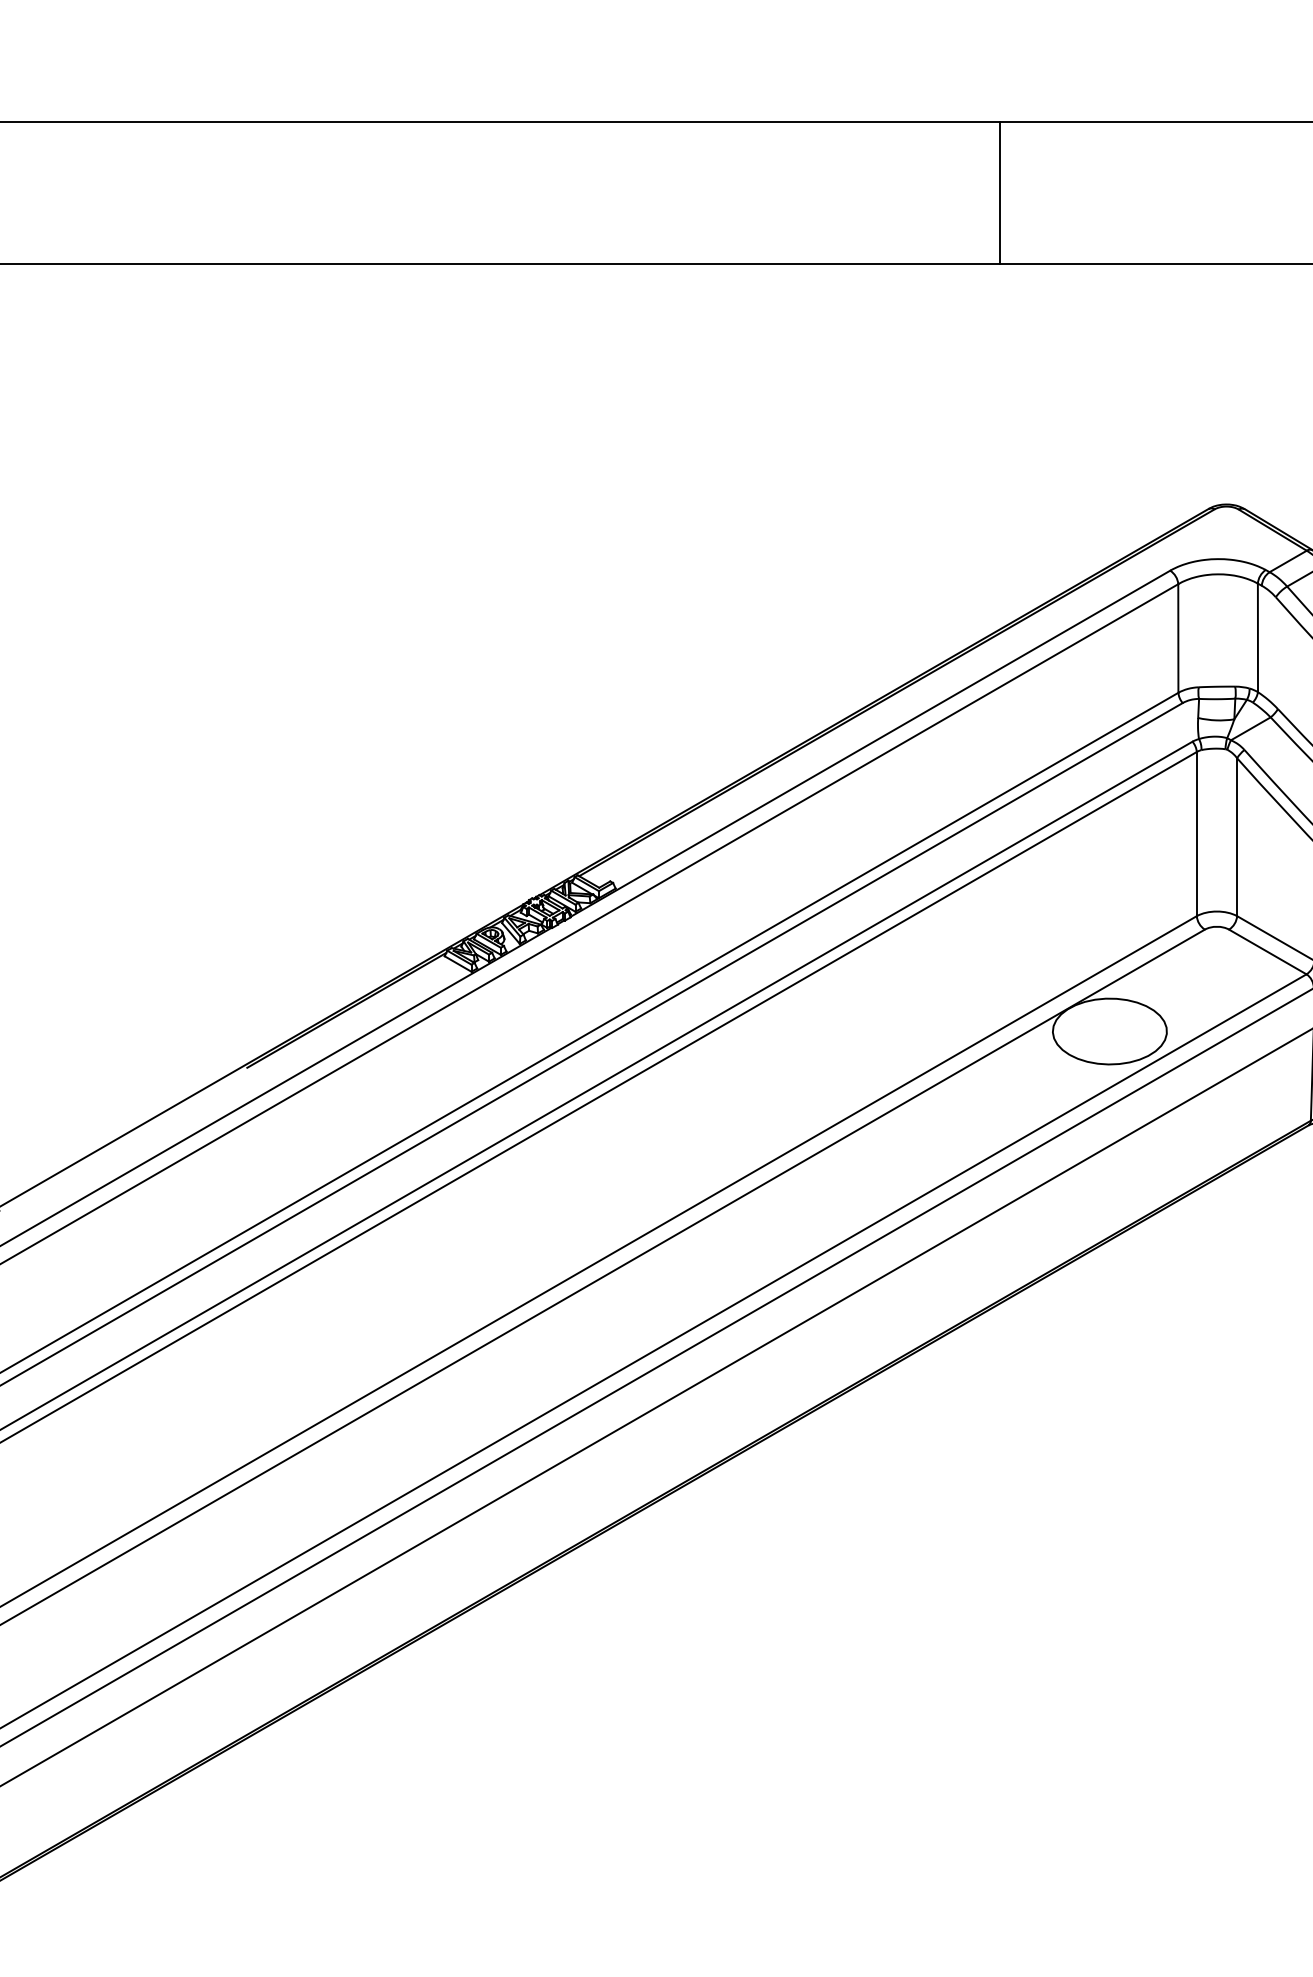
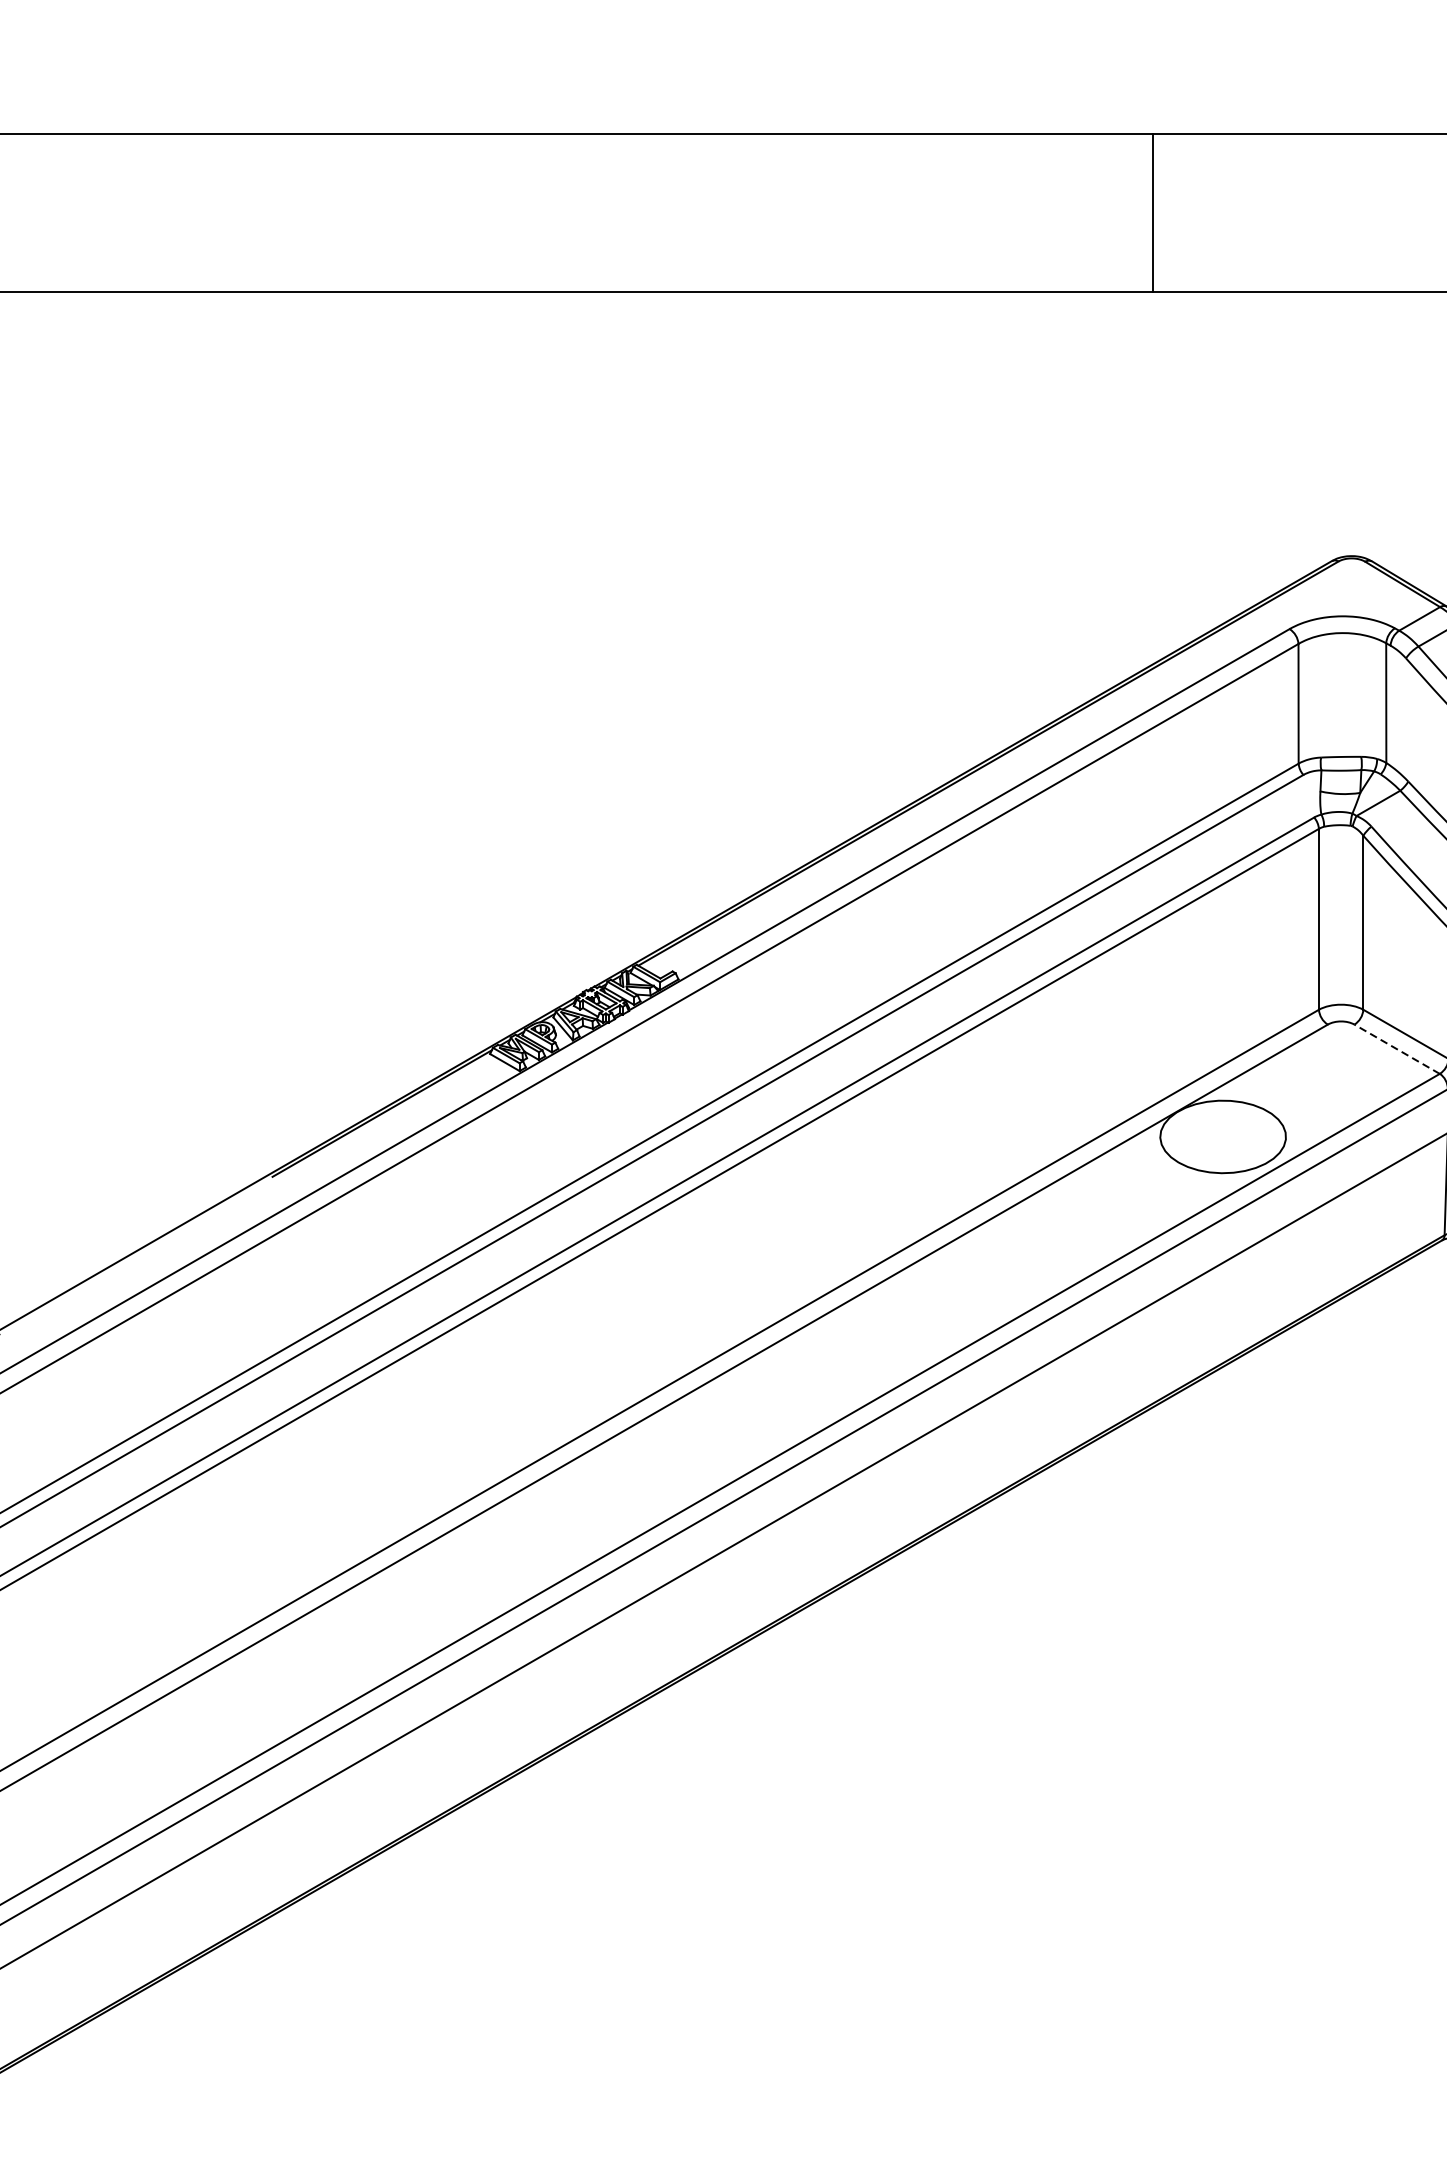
line: (1000, 192) -> (1153, 212), moved
line: (1267, 951) -> (1396, 1048), solid -> dashed

